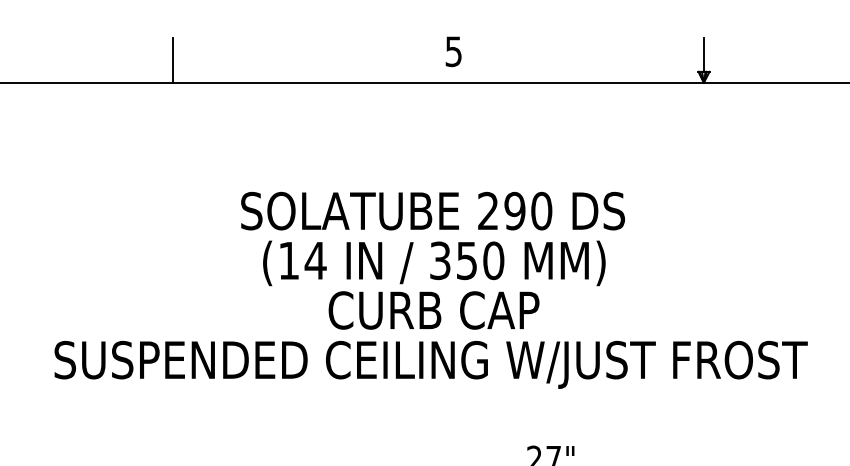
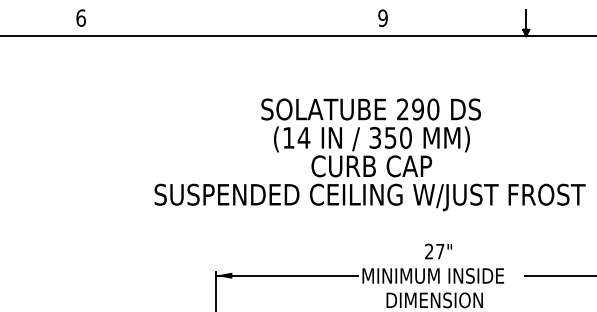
text: (452, 50) -> (382, 17), 5 -> 9
line: (173, 60) -> (222, 23), removed

